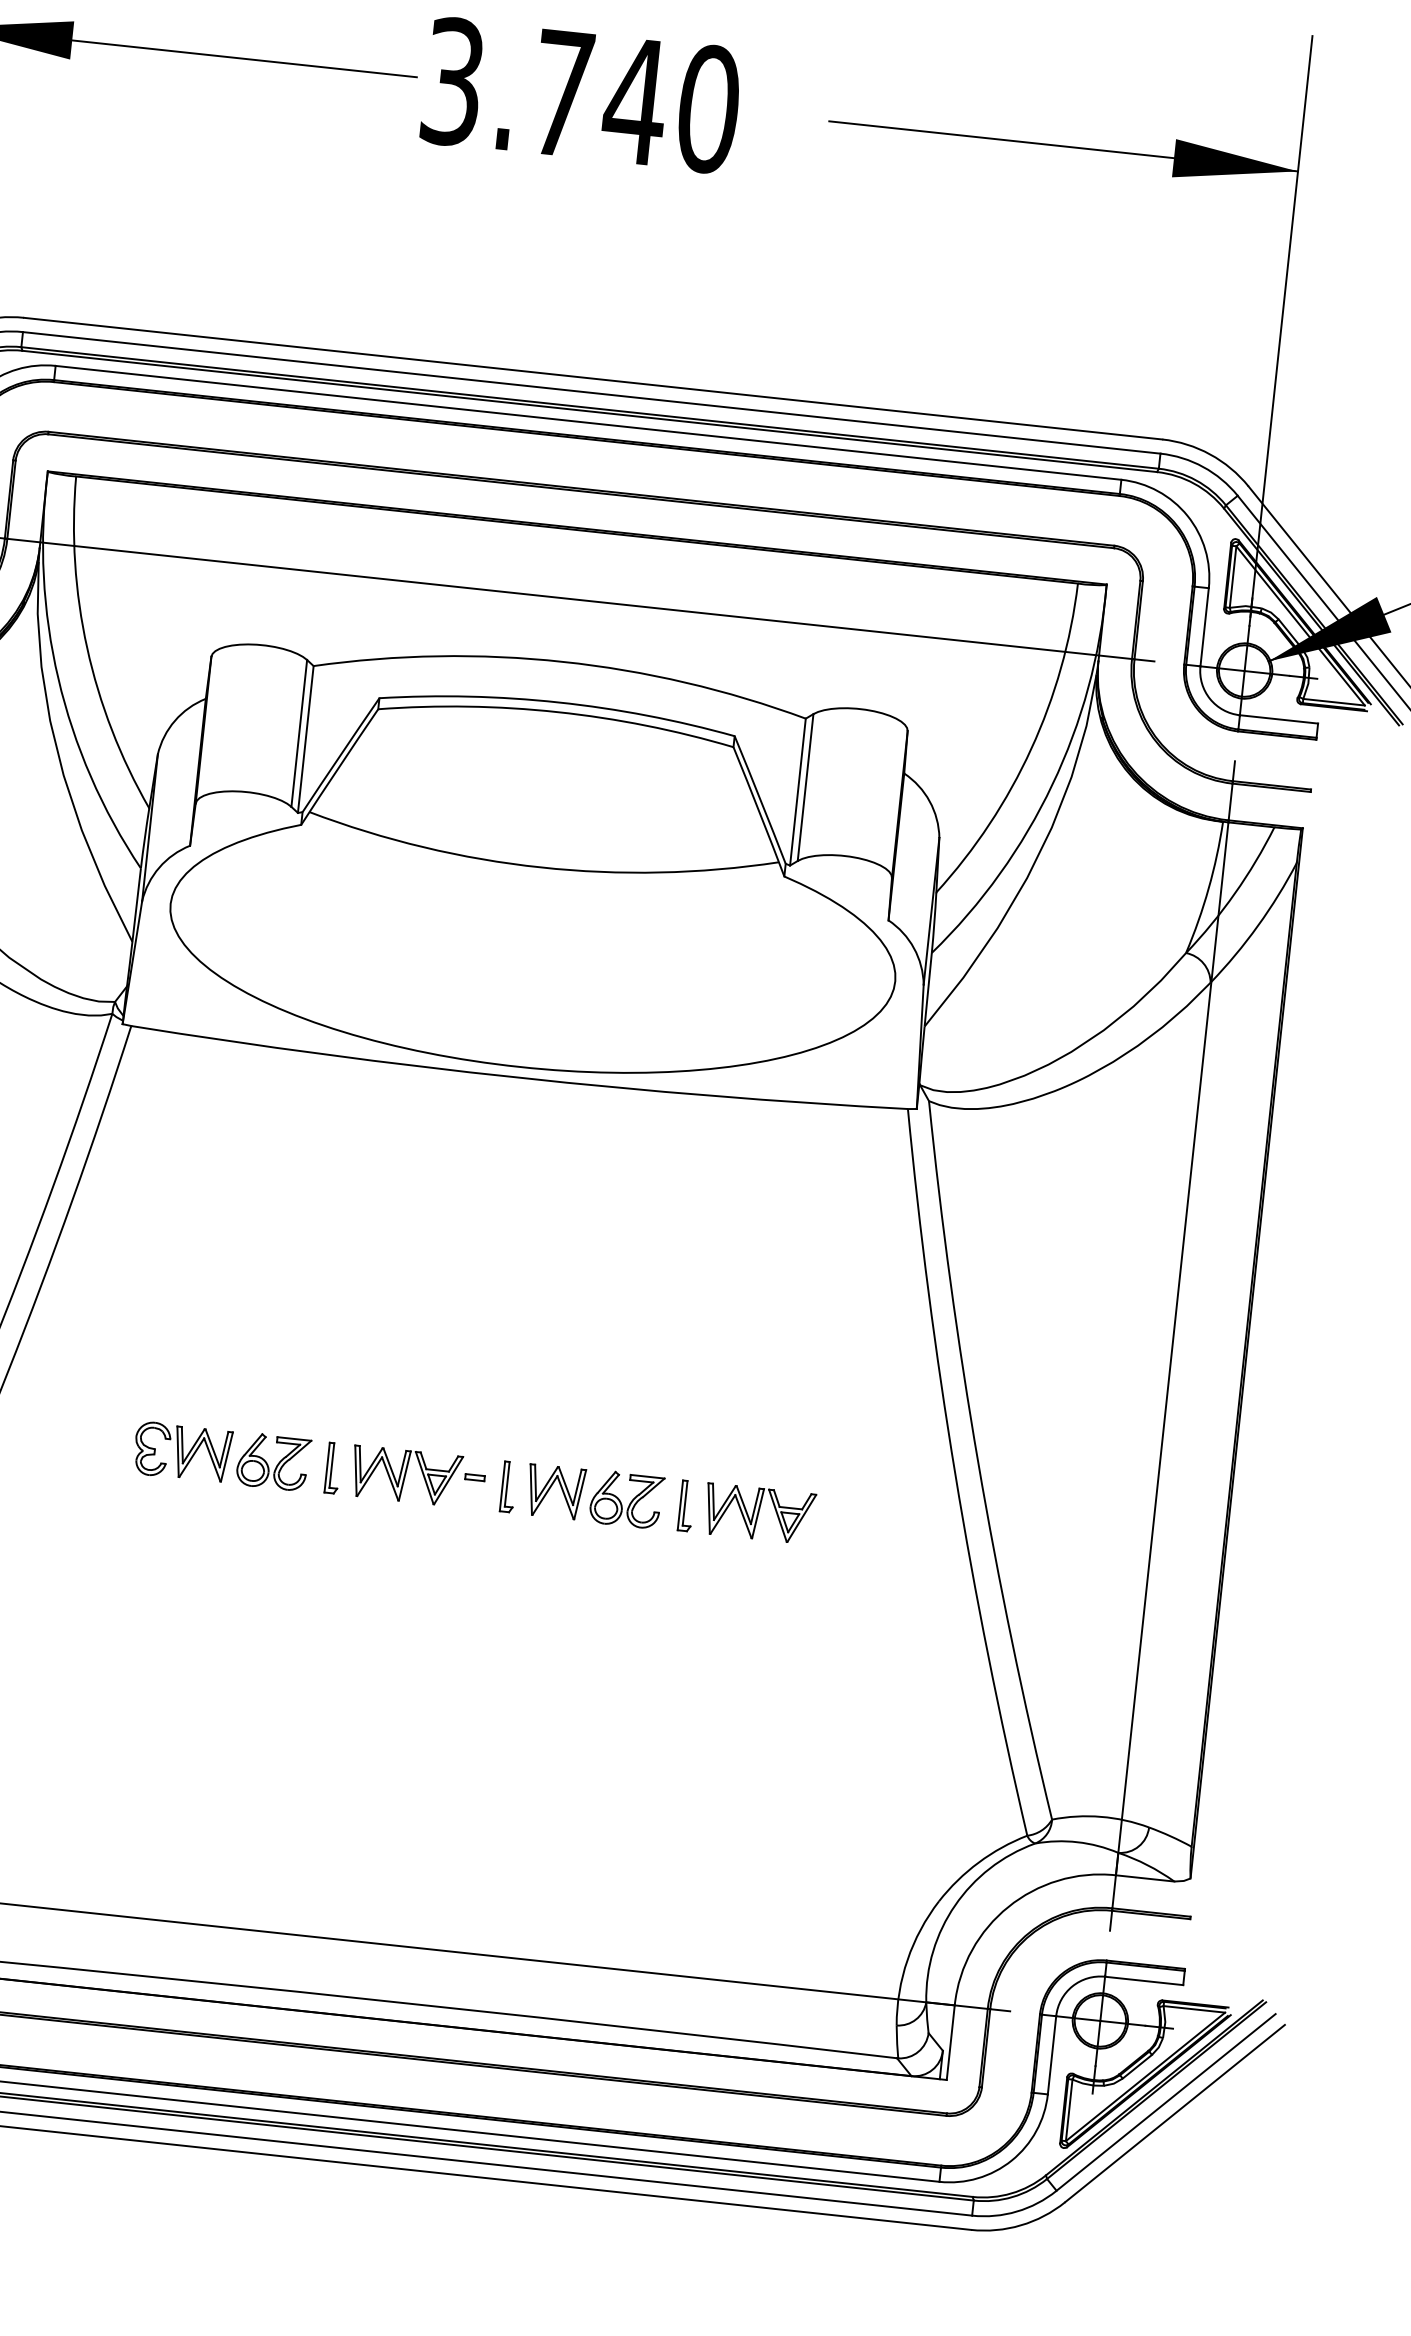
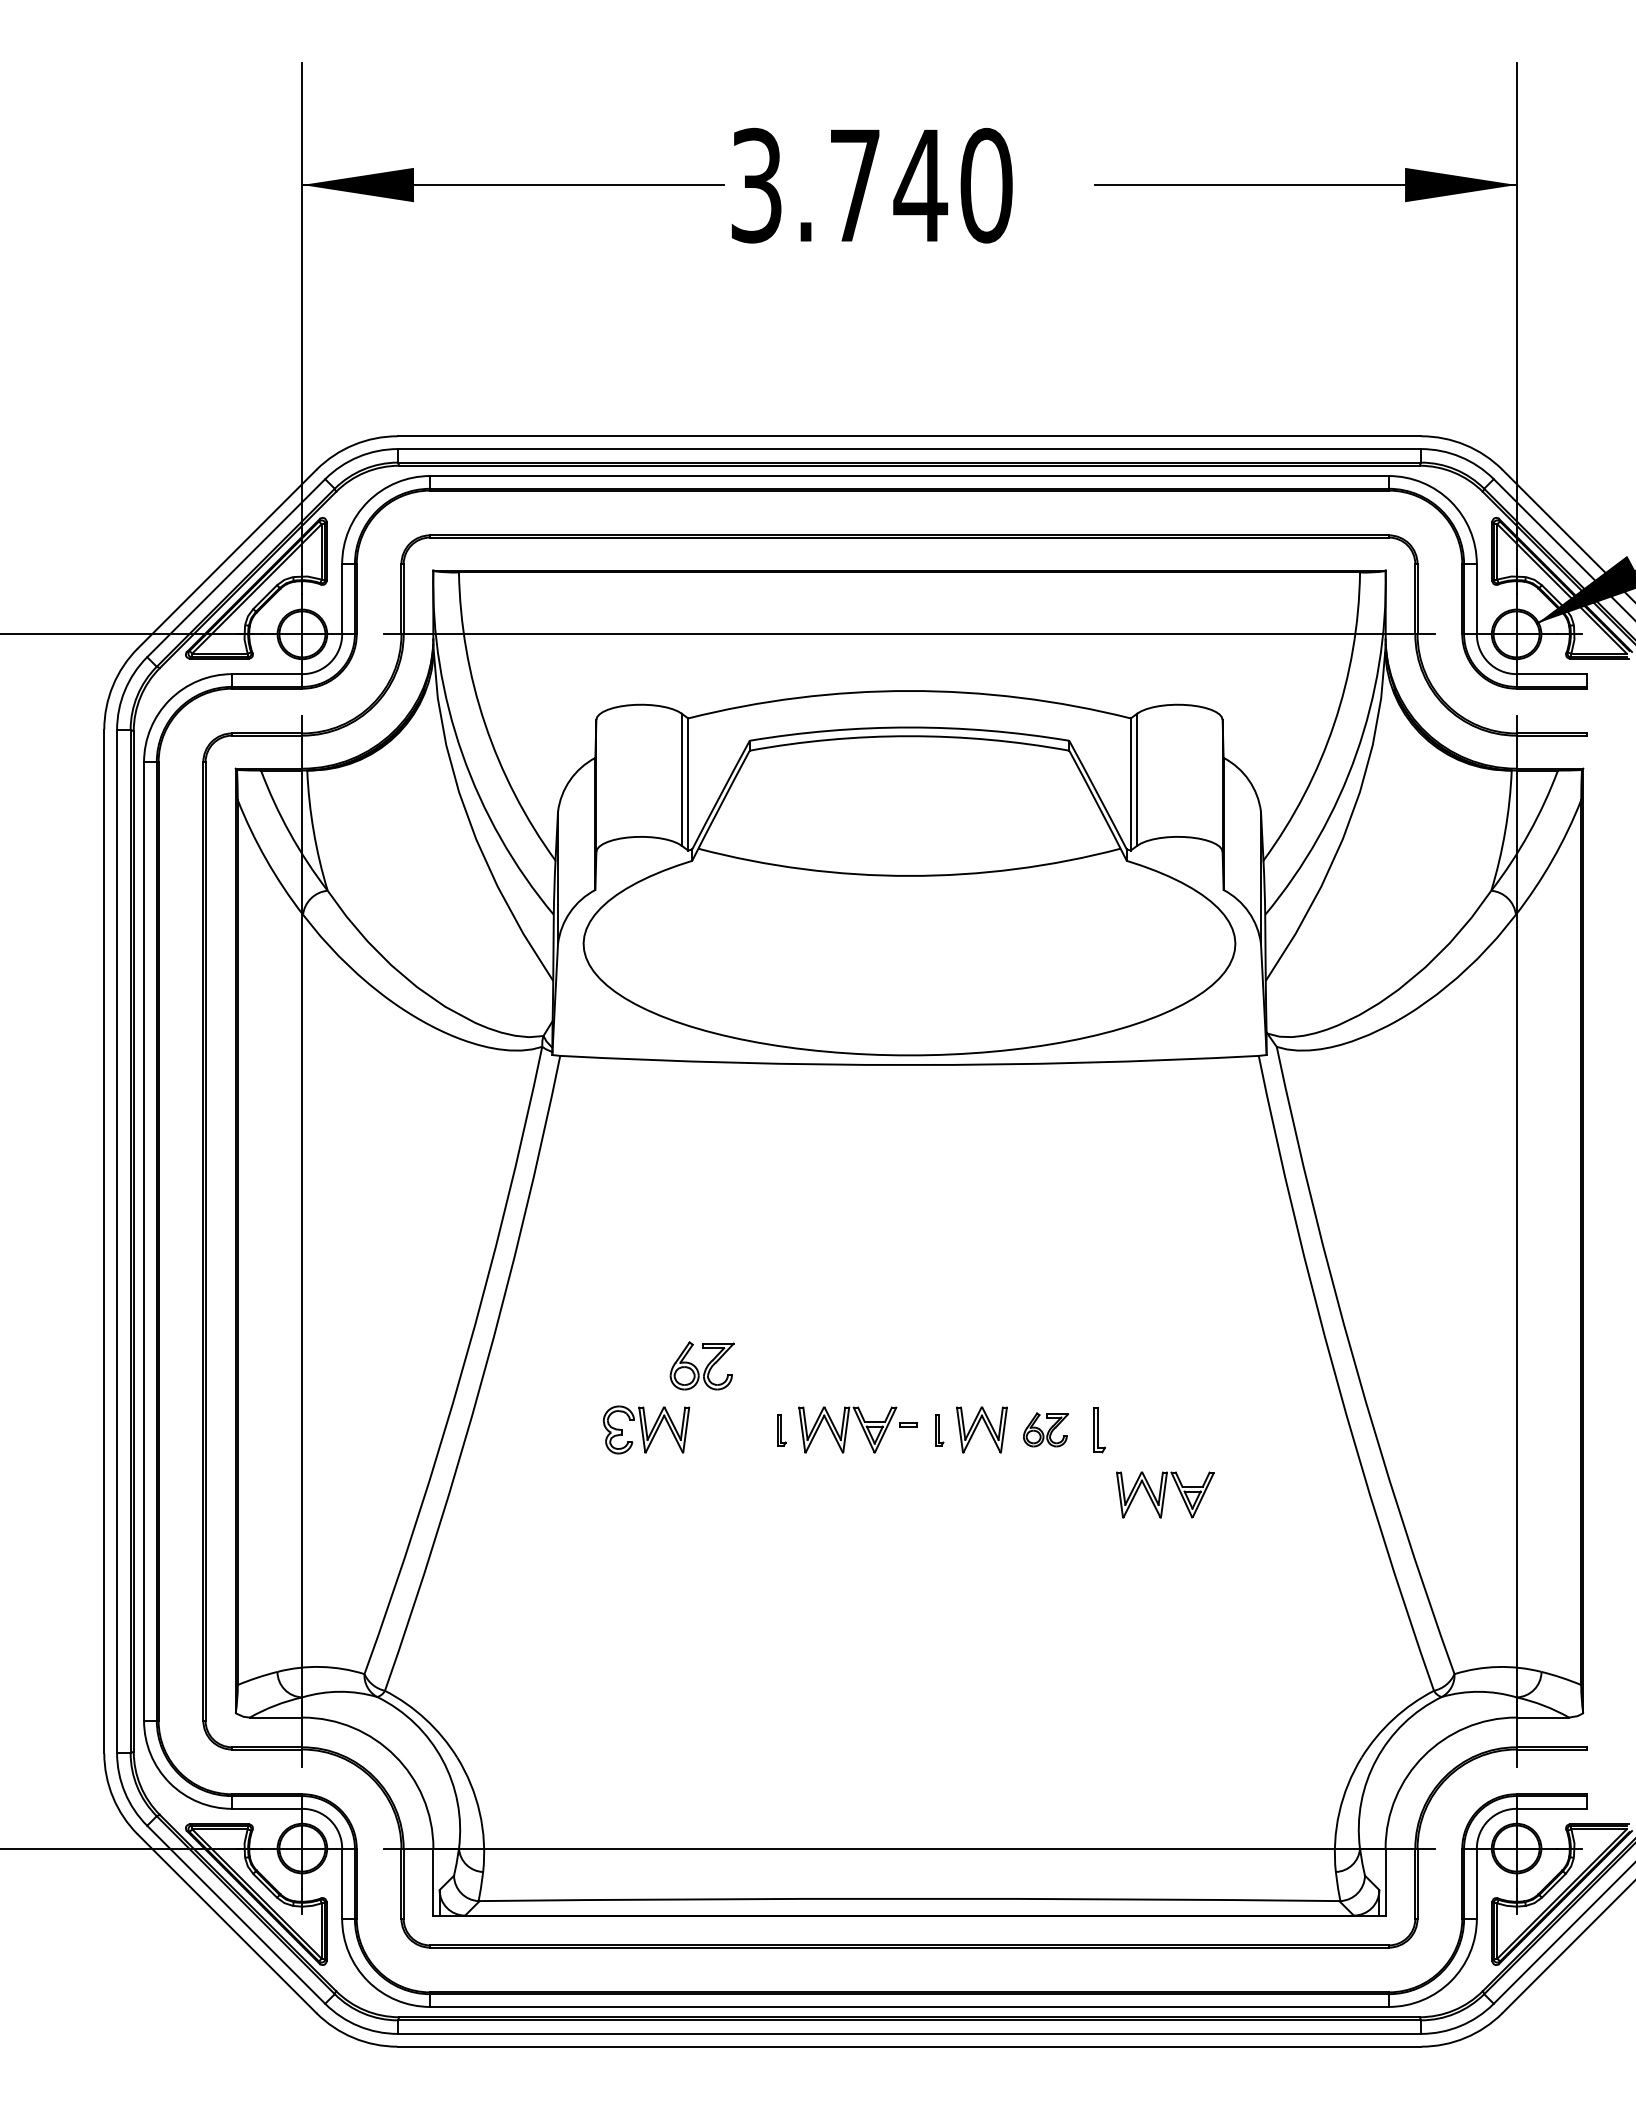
part: (272, 1461) -> (701, 1365), moved
part: (332, 1468) -> (781, 1430), size x0.7
part: (508, 1487) -> (939, 1430), size x0.7
part: (626, 1499) -> (1045, 1429), size x0.7
part: (759, 1513) -> (1165, 1494), moved

